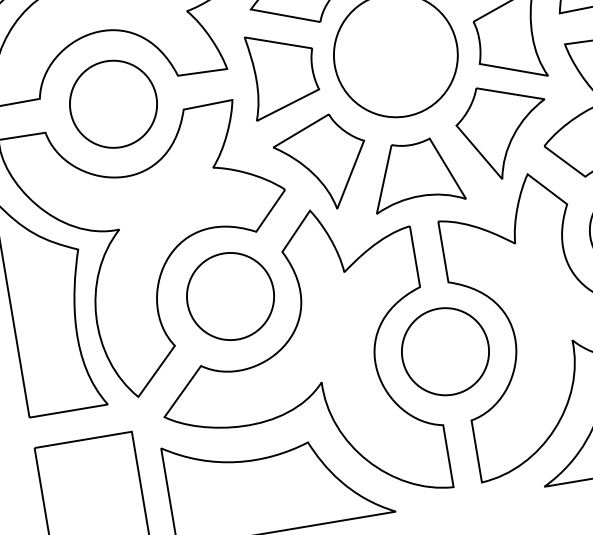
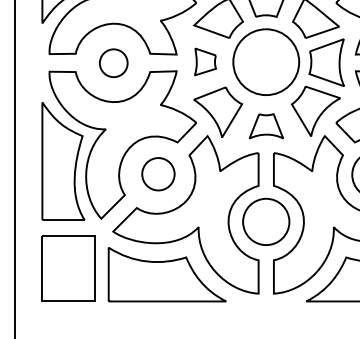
part: (282, 72) -> (205, 61), size x0.6
part: (112, 105) -> (113, 63), size x0.6
part: (416, 174) -> (266, 126), size x0.7
part: (230, 297) -> (158, 174), size x0.7

